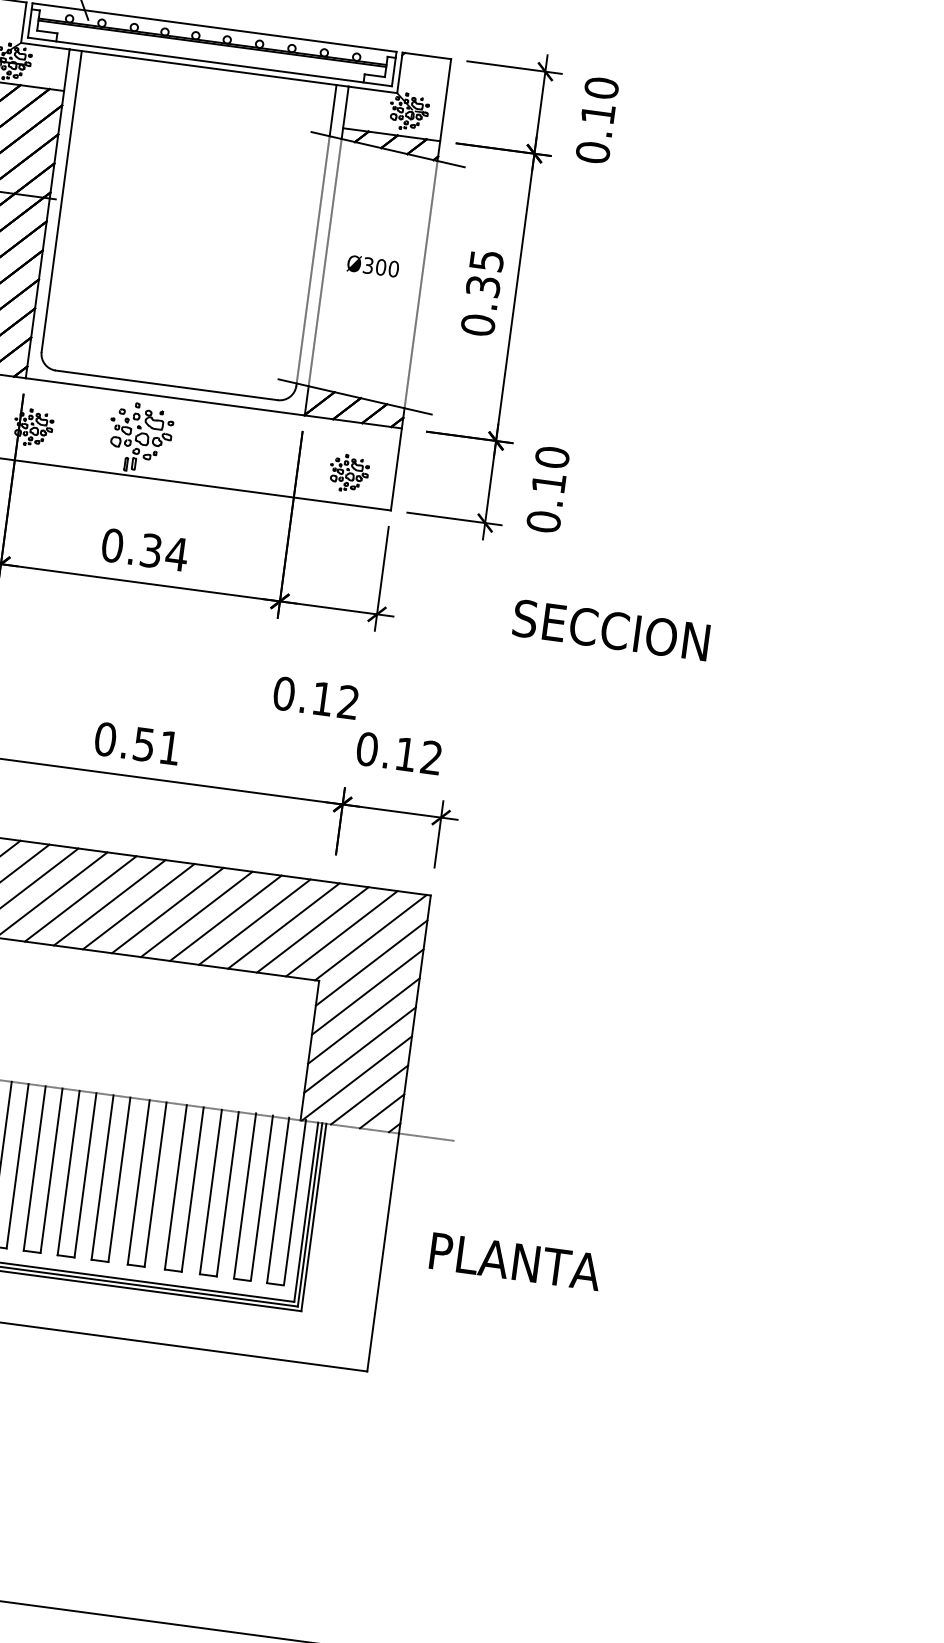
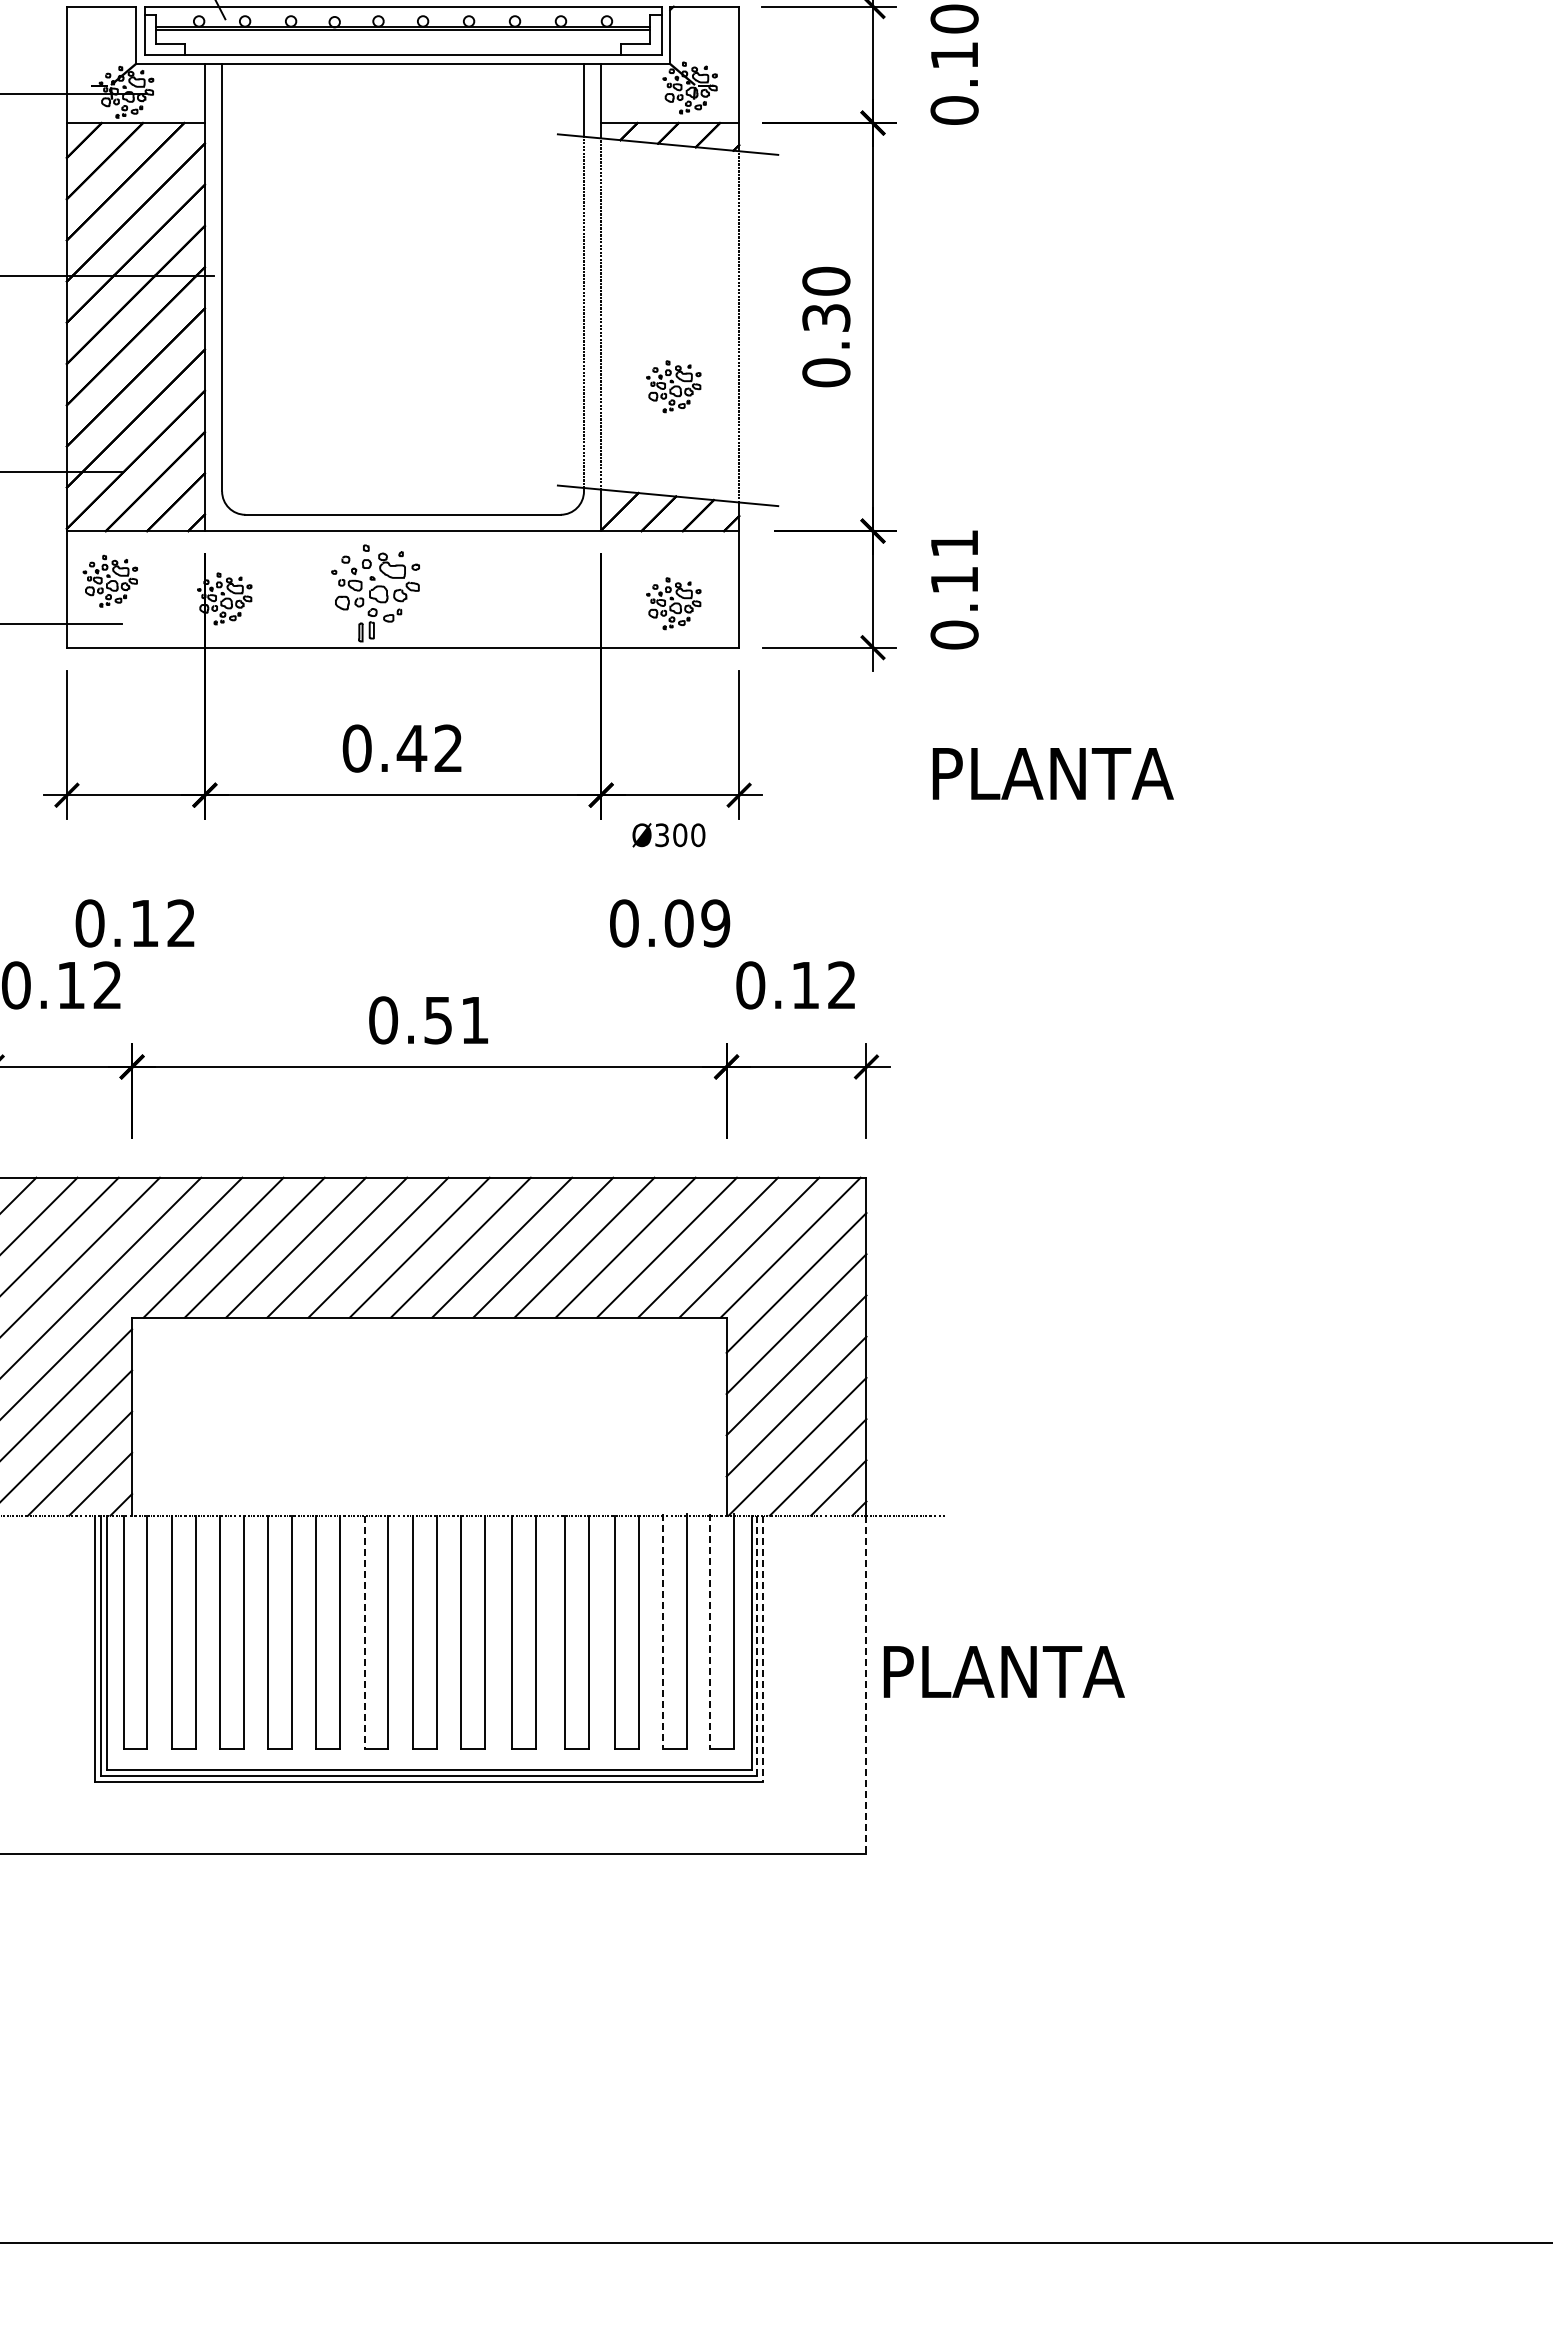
text: (486, 260) -> (826, 280), 0.35 -> 0.30
text: (372, 266) -> (668, 835), moved
part: (369, 320) -> (673, 386), added
text: (552, 457) -> (954, 543), 0.10 -> 0.11
text: (163, 552) -> (429, 748), 0.34 -> 0.42
text: (610, 629) -> (1068, 773), SECCION -> PLANTA
text: (335, 700) -> (697, 923), 0.12 -> 0.09
line: (34, 1168) -> (364, 1632), solid -> dashed
line: (245, 1195) -> (663, 1630), solid -> dashed
line: (278, 1199) -> (710, 1630), solid -> dashed
line: (310, 1215) -> (757, 1646), solid -> dashed
line: (313, 1218) -> (763, 1649), solid -> dashed
line: (383, 1253) -> (866, 1685), solid -> dashed
text: (515, 1261) -> (1003, 1671), moved

